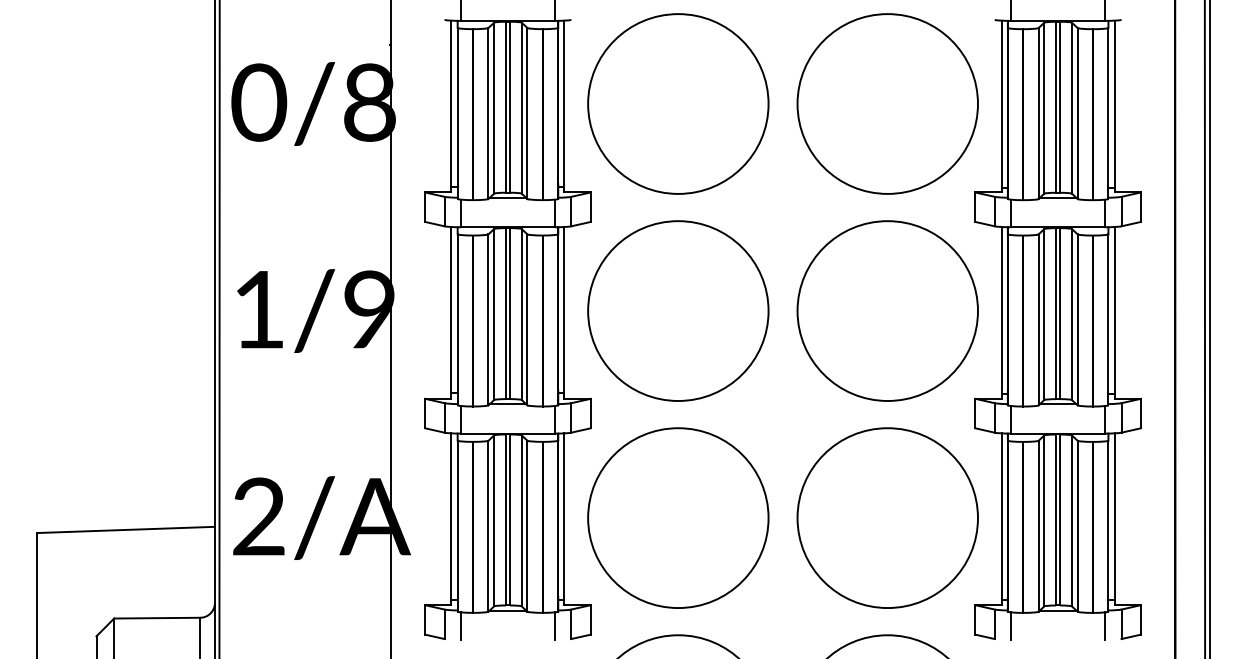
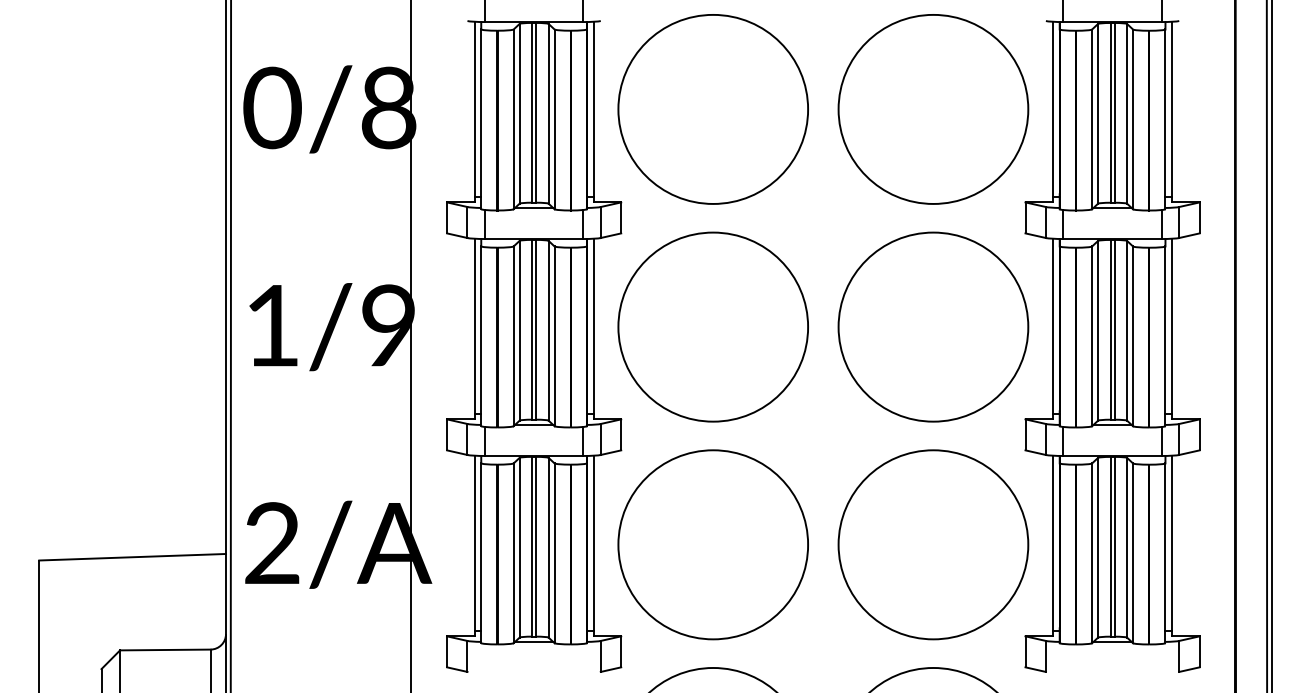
line: (461, 625) -> (485, 657), removed
line: (554, 625) -> (583, 657), removed
line: (1011, 625) -> (1063, 657), removed
line: (1104, 625) -> (1161, 657), removed

